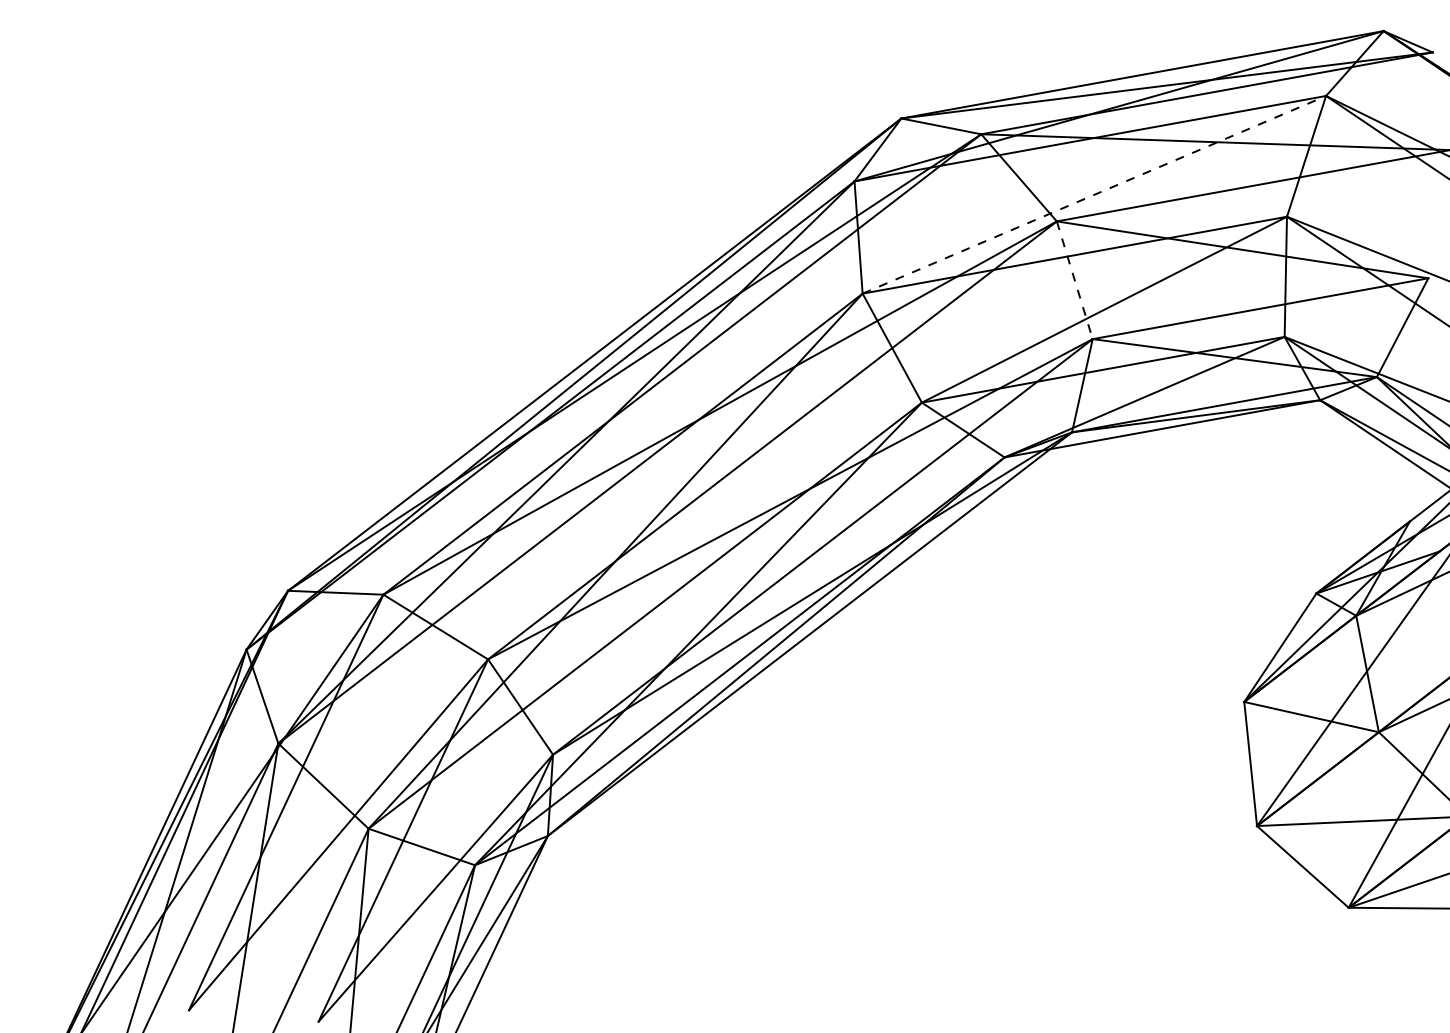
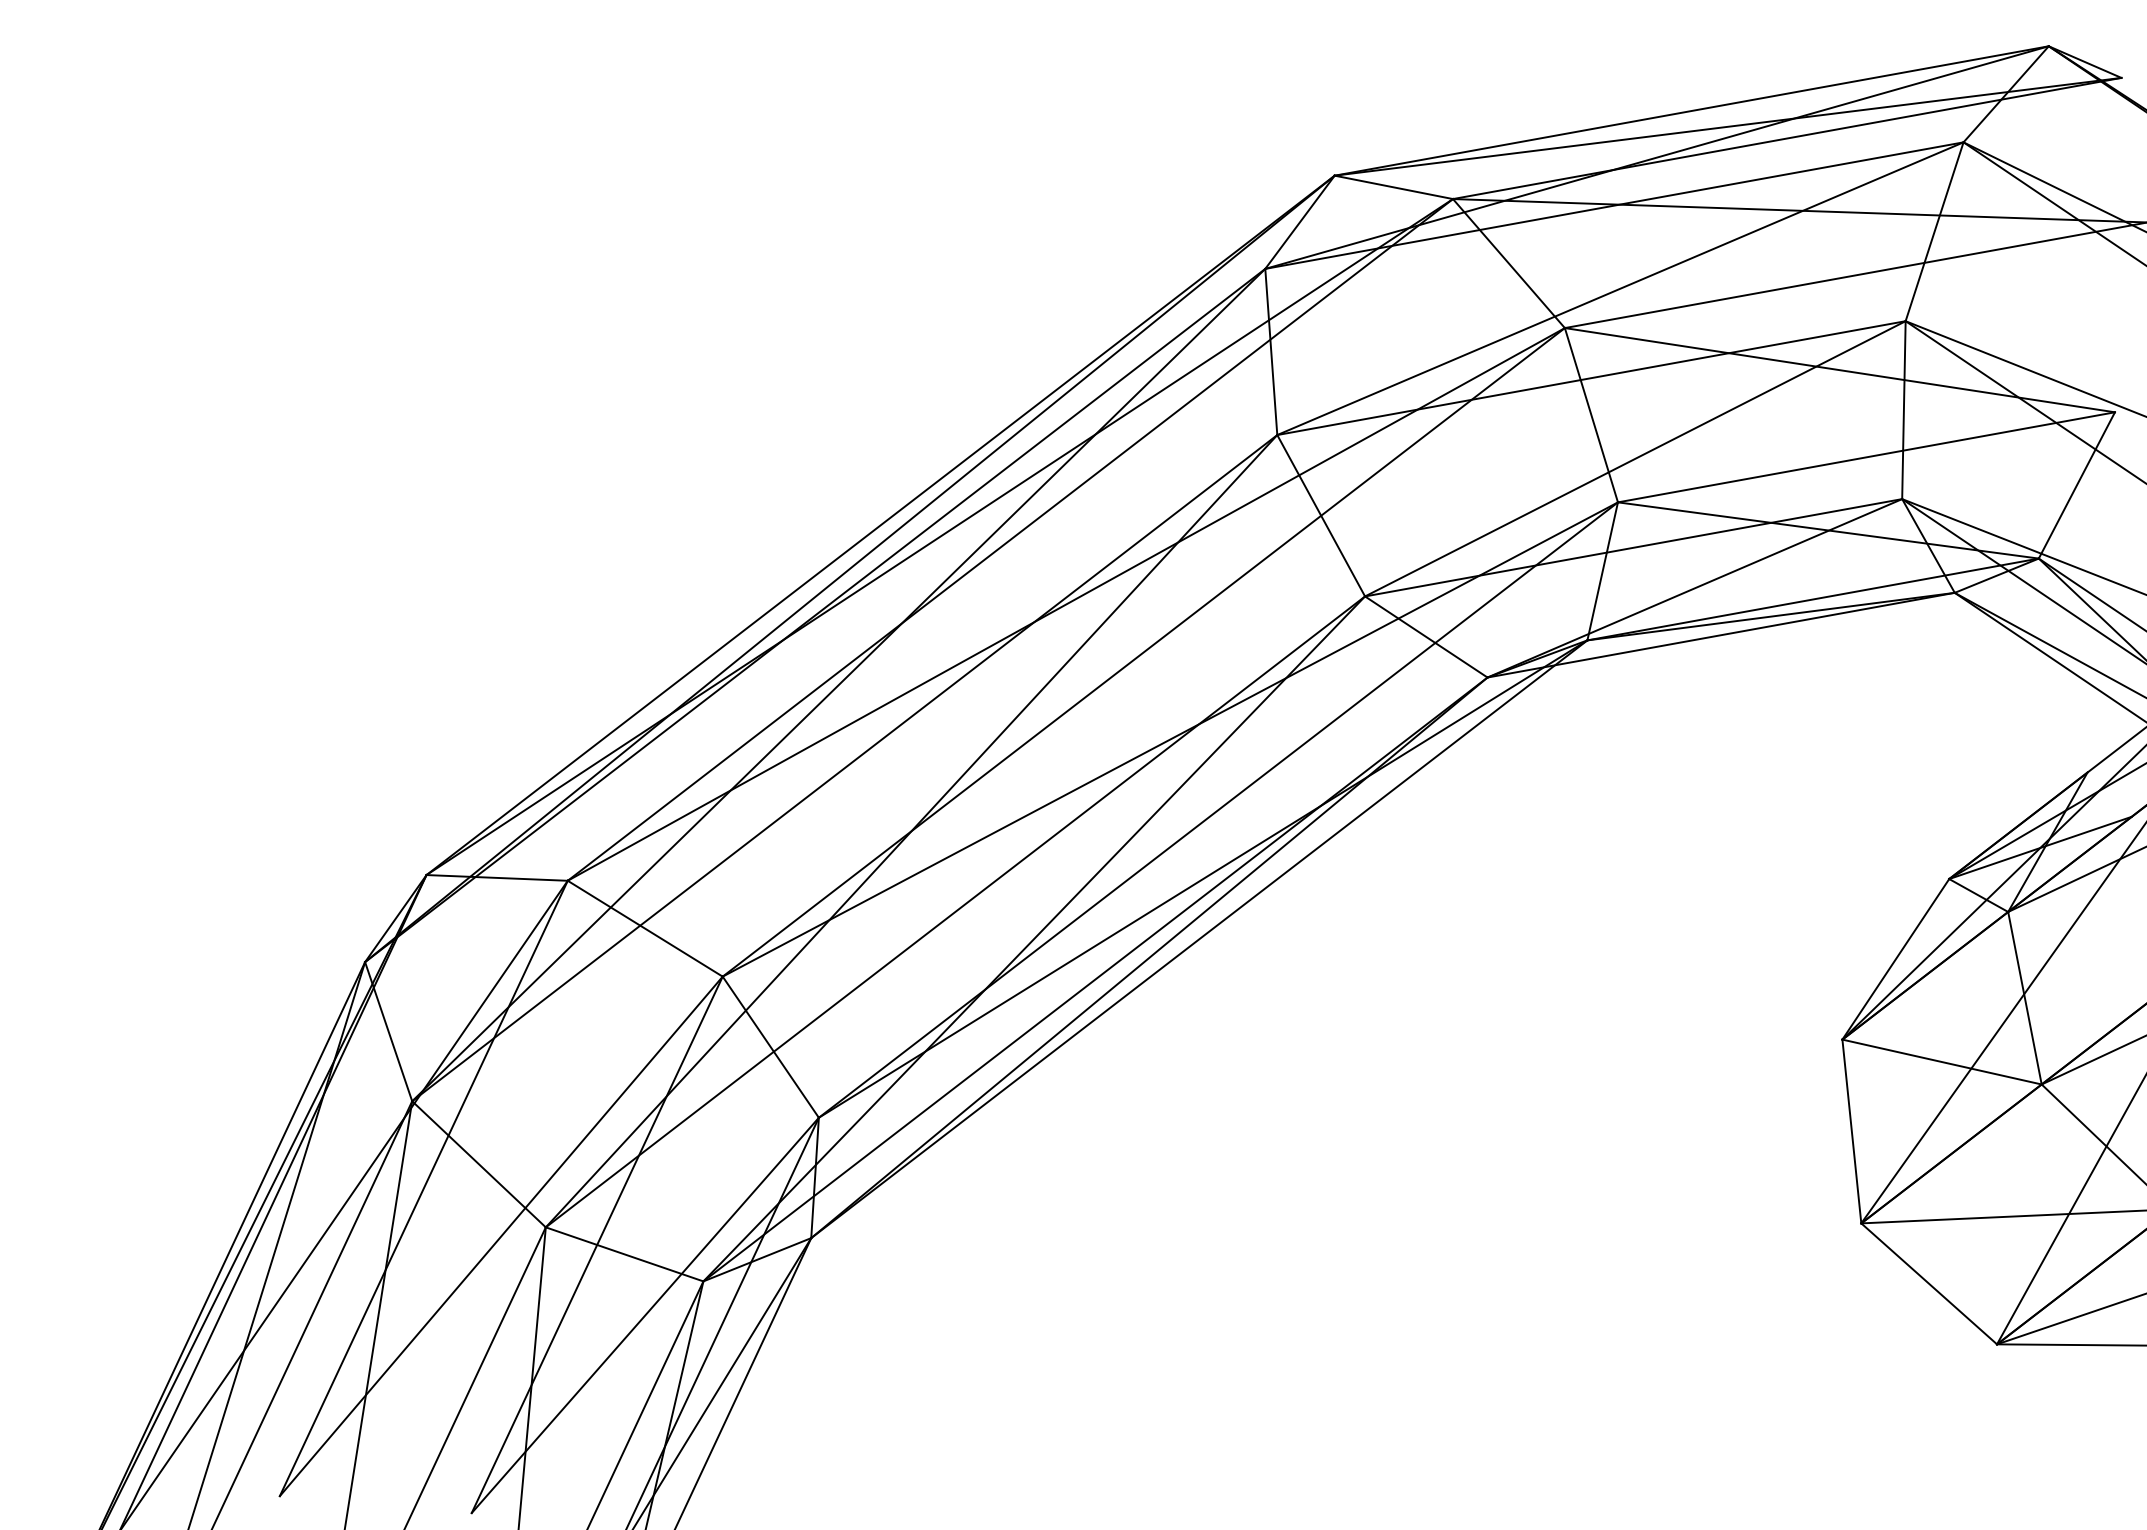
line: (1094, 194) -> (1620, 288), dashed -> solid
line: (1074, 280) -> (1591, 415), dashed -> solid

